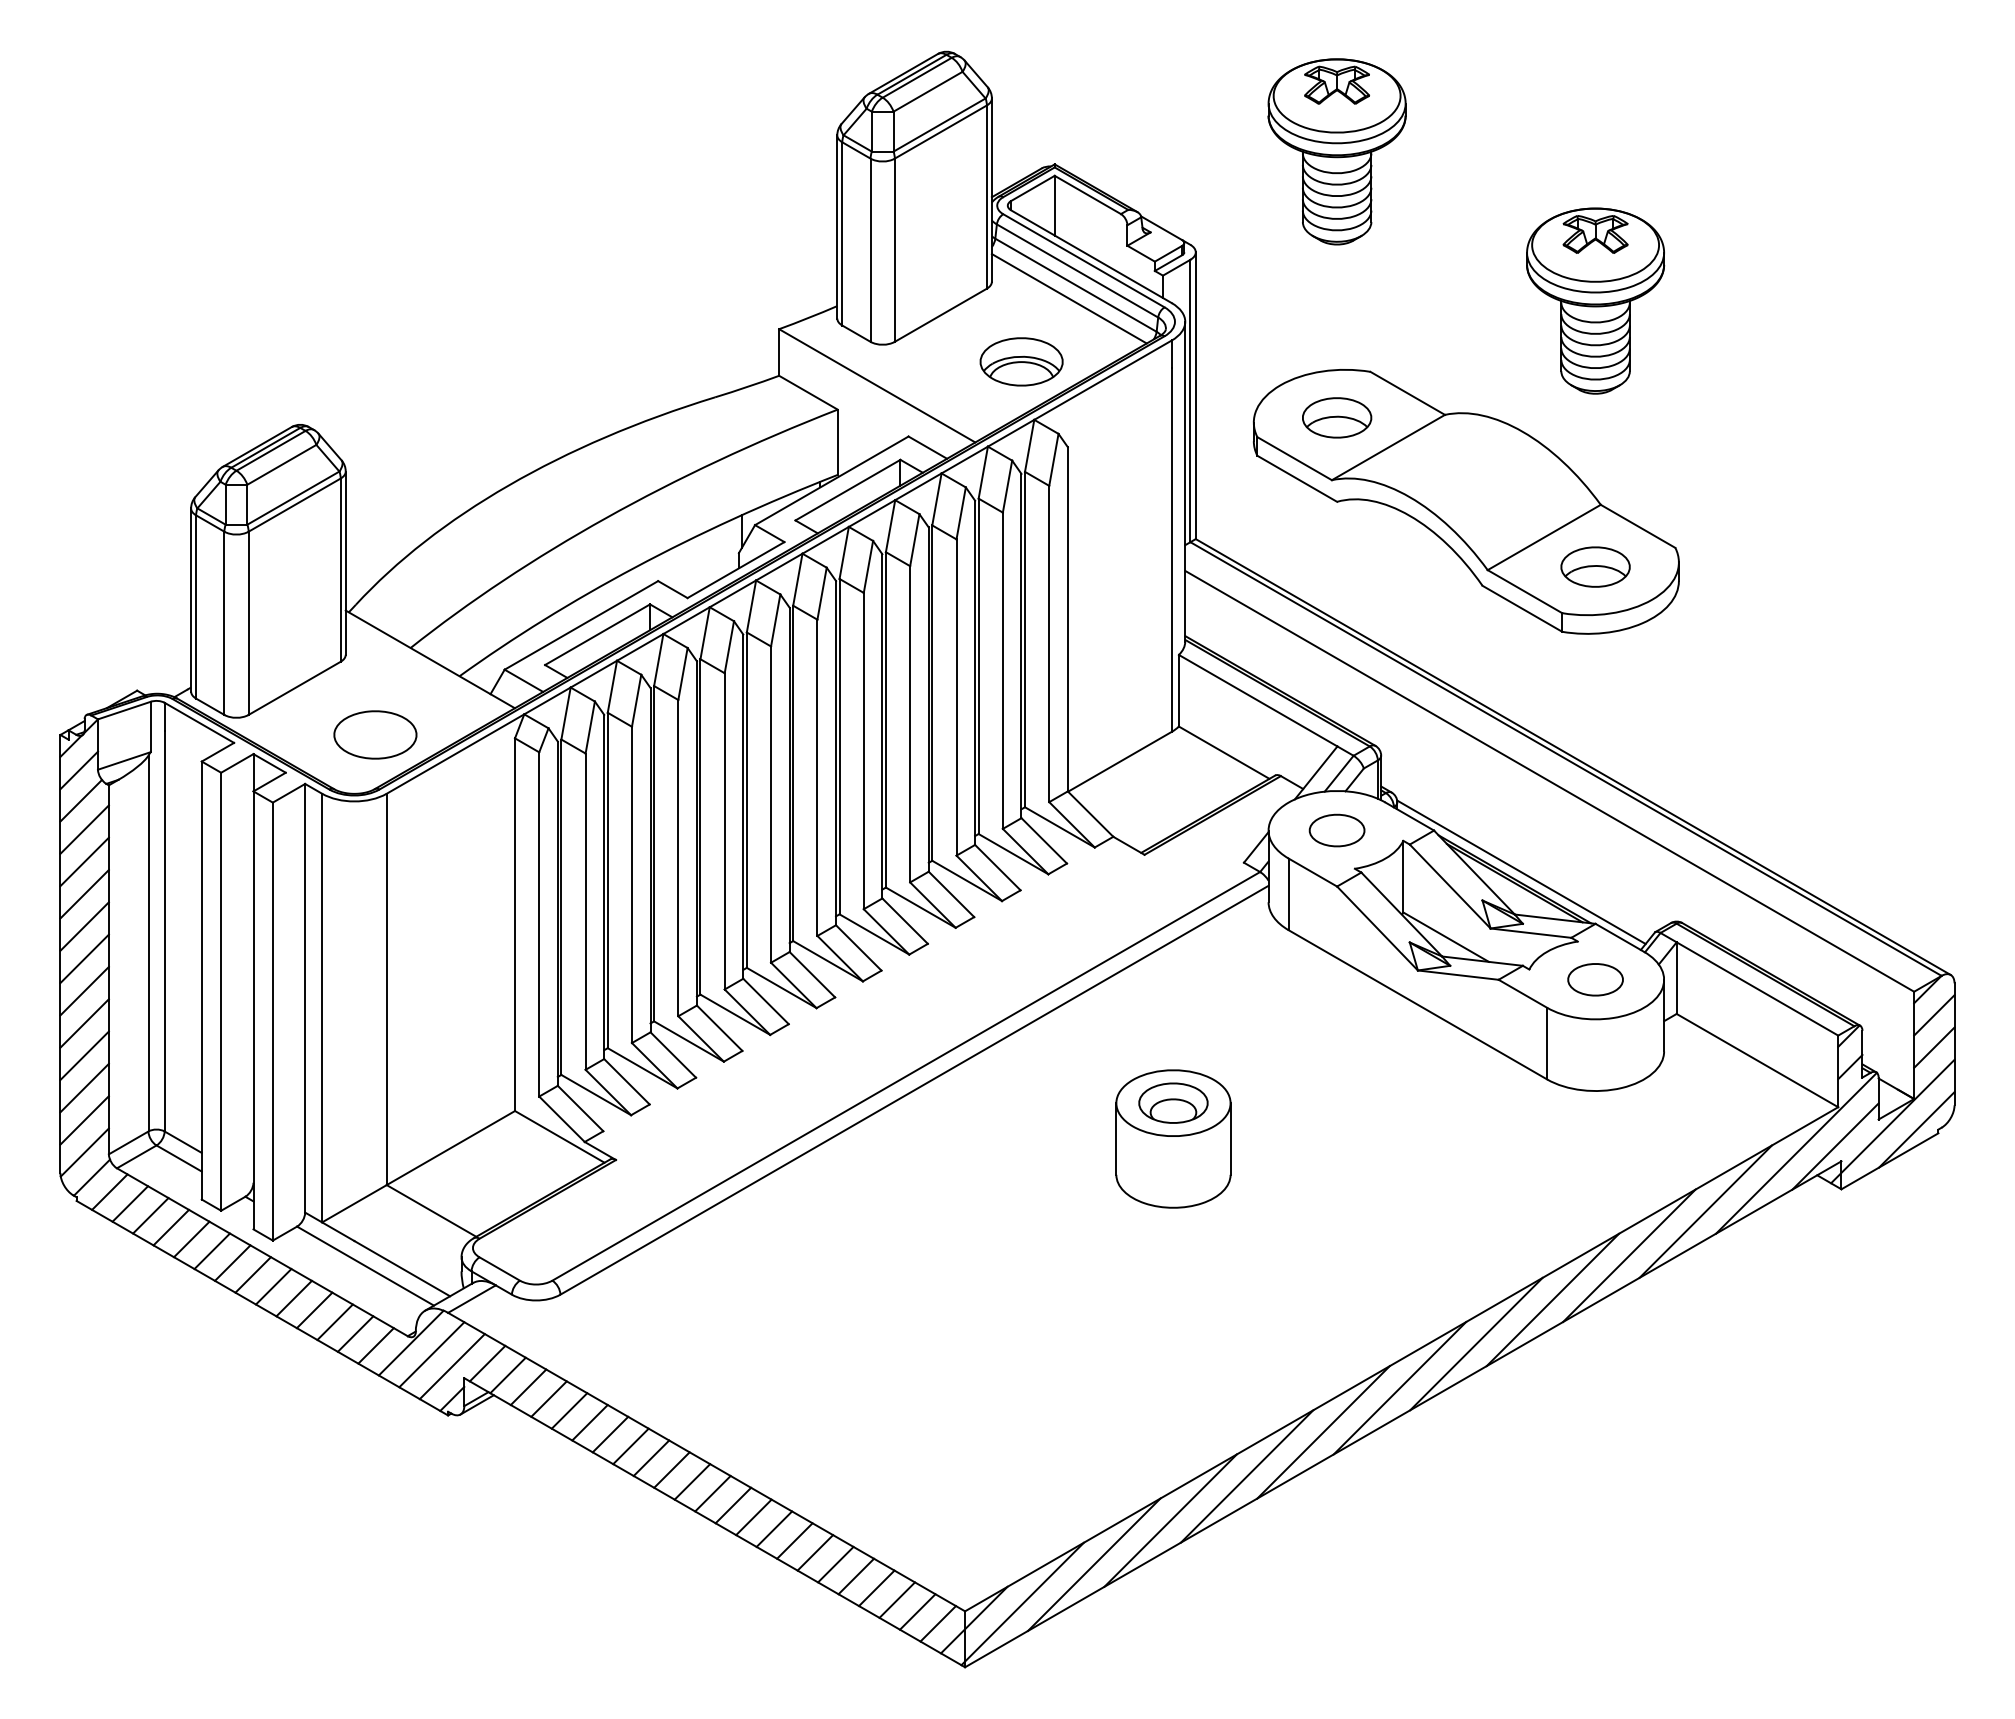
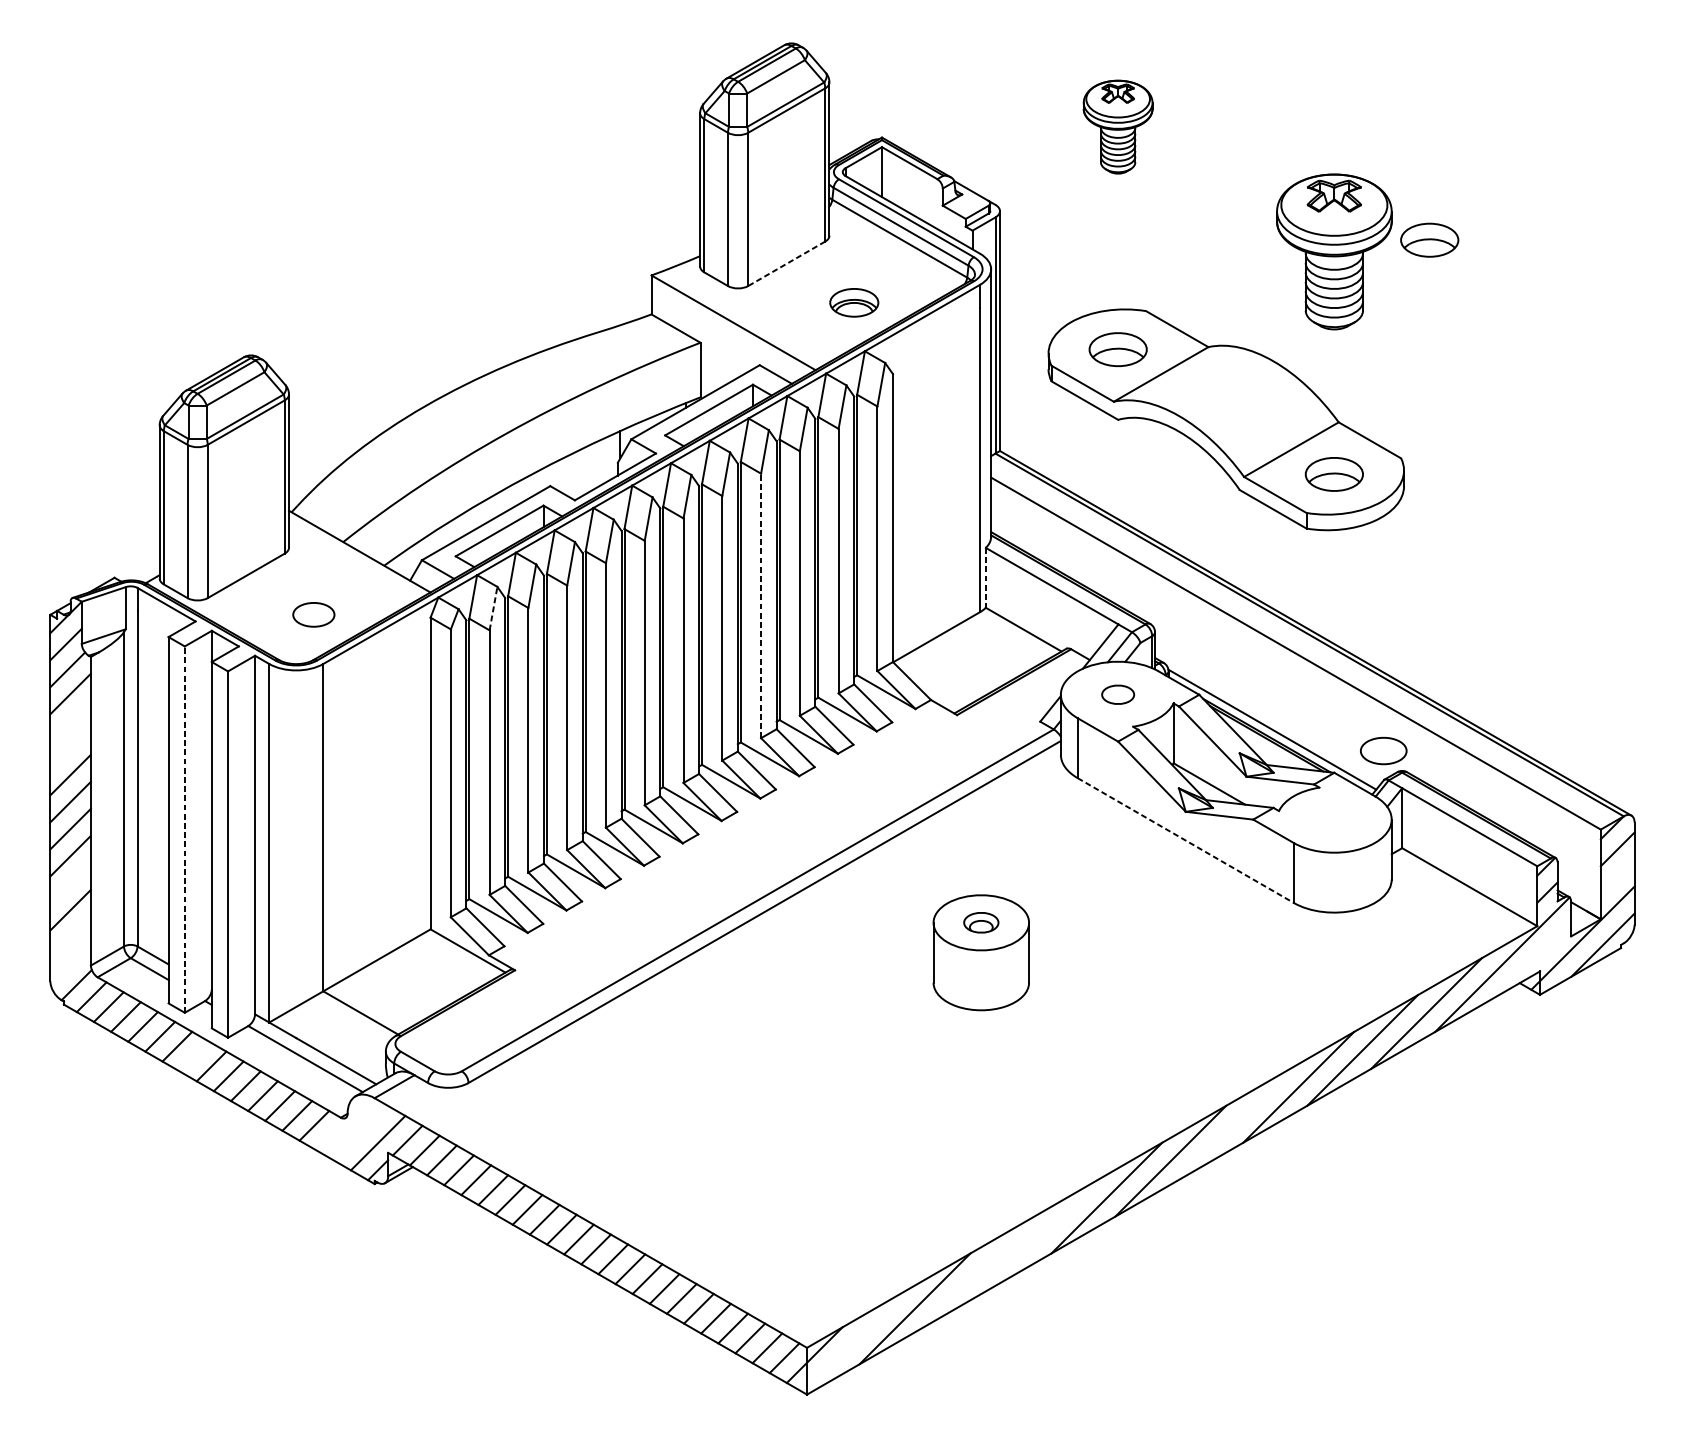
part: (1336, 151) -> (1117, 126), size x0.6
part: (1709, 286) -> (1429, 239), added
line: (1068, 298) -> (893, 249), removed
line: (940, 315) -> (786, 263), solid -> dashed
part: (1021, 361) -> (854, 302), size x0.7
line: (1178, 690) -> (985, 577), solid -> dashed
line: (910, 723) -> (761, 605), solid -> dashed
line: (590, 727) -> (493, 608), solid -> dashed
part: (375, 734) -> (313, 614), size x0.6
part: (1336, 830) -> (1117, 694), size x0.7
line: (84, 861) -> (70, 720), removed
line: (84, 894) -> (70, 748), removed
part: (1595, 979) -> (1383, 750), moved
line: (221, 991) -> (185, 829), solid -> dashed
line: (1418, 1005) -> (1186, 841), solid -> dashed
line: (1934, 1047) -> (1617, 876), removed
line: (84, 1055) -> (70, 882), removed
part: (1173, 1102) -> (981, 922), size x0.6
line: (84, 1120) -> (70, 937), removed
line: (1835, 1146) -> (1535, 959), removed
line: (84, 1152) -> (70, 964), removed
line: (232, 1262) -> (194, 1056), removed
line: (410, 1342) -> (343, 1122), removed
line: (1476, 1343) -> (1234, 1123), removed
line: (431, 1354) -> (360, 1133), removed
line: (1246, 1476) -> (1042, 1235), removed
line: (1170, 1520) -> (978, 1271), removed
line: (1022, 1603) -> (855, 1341), removed

